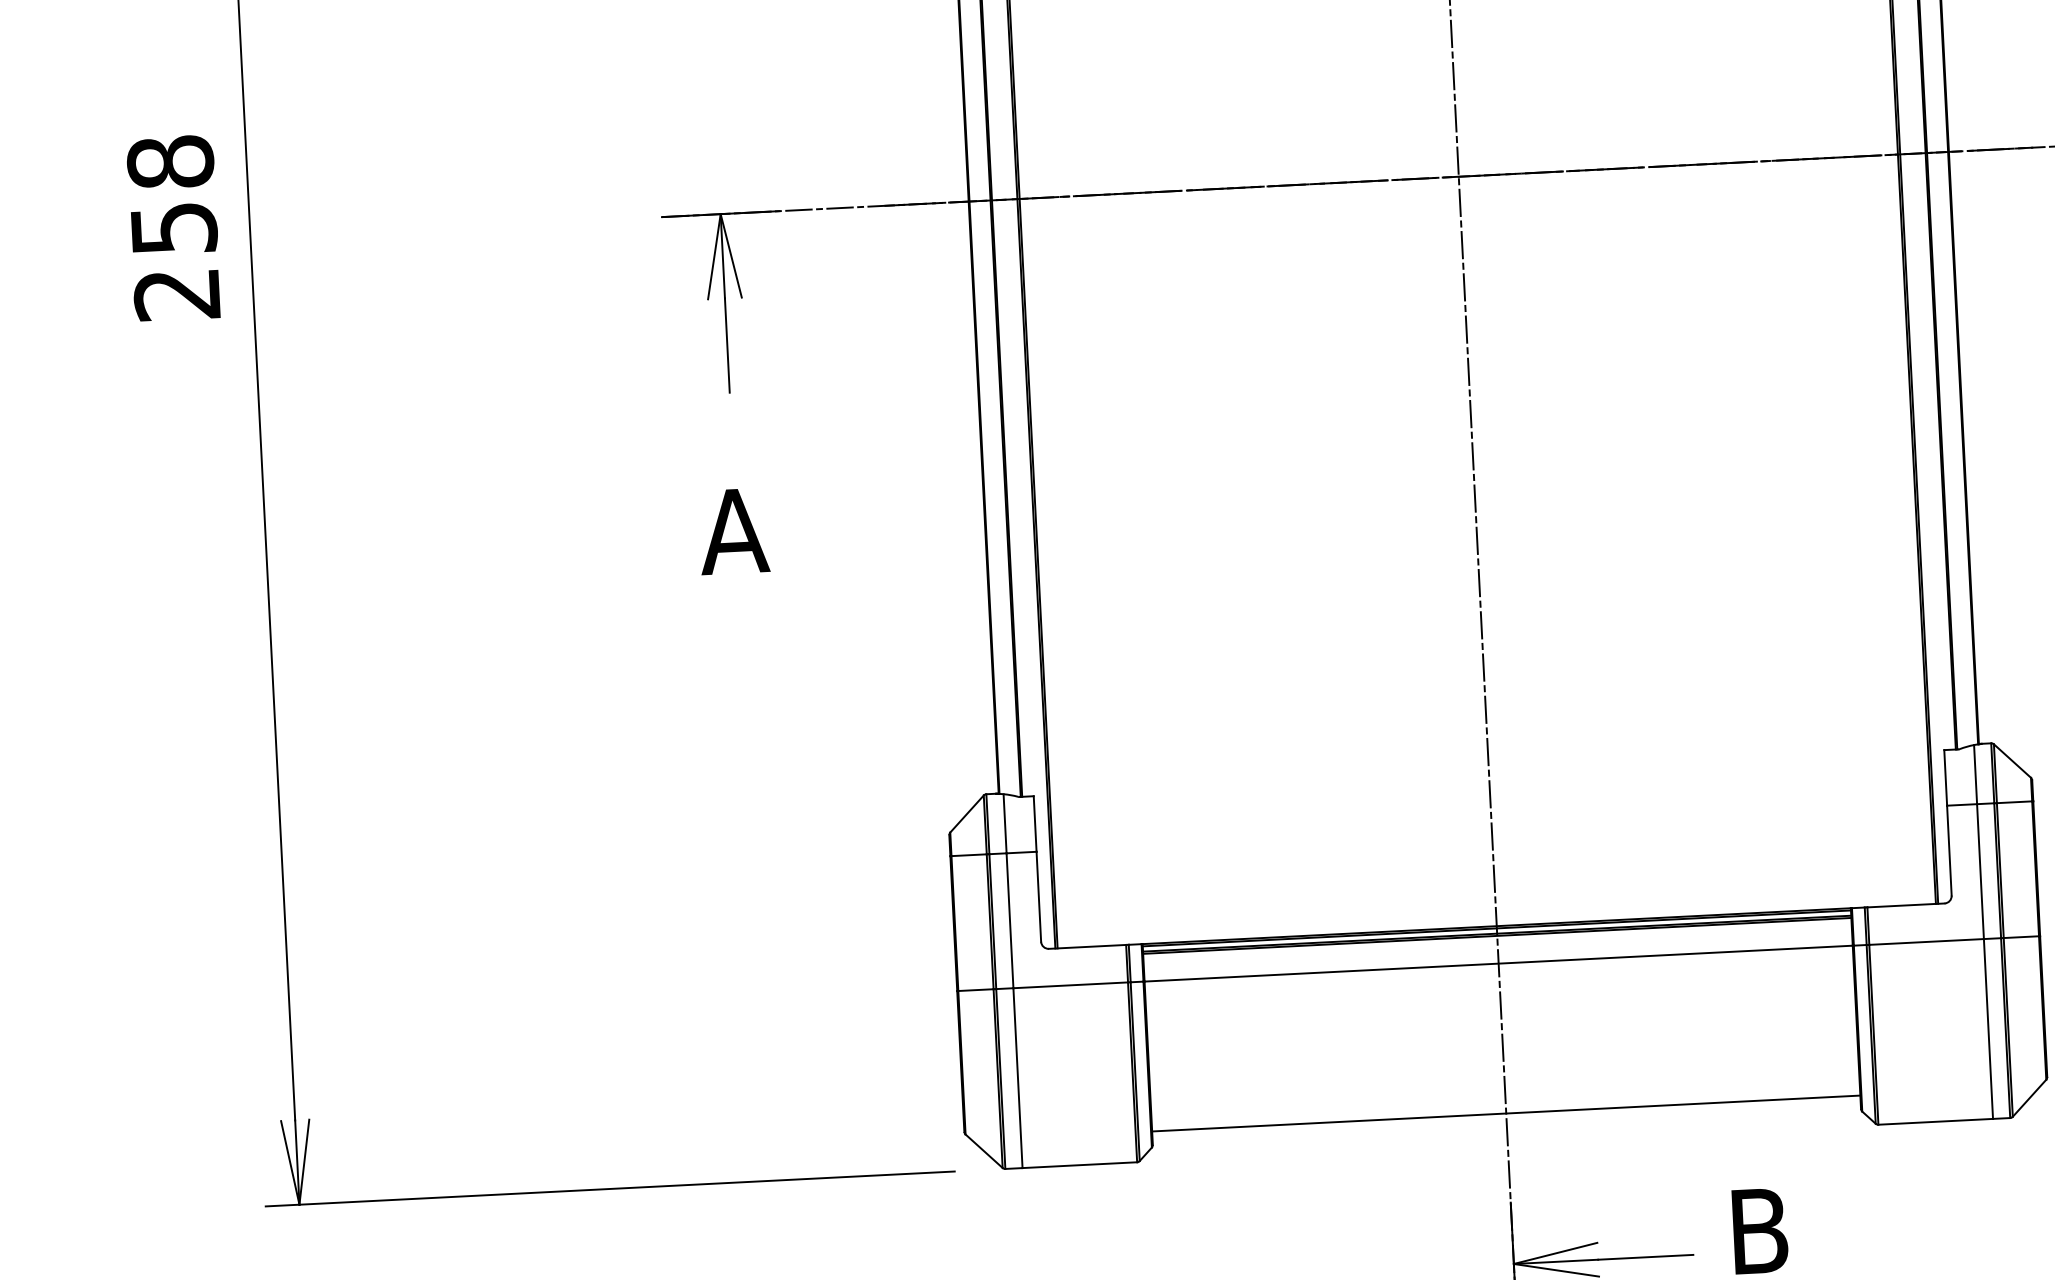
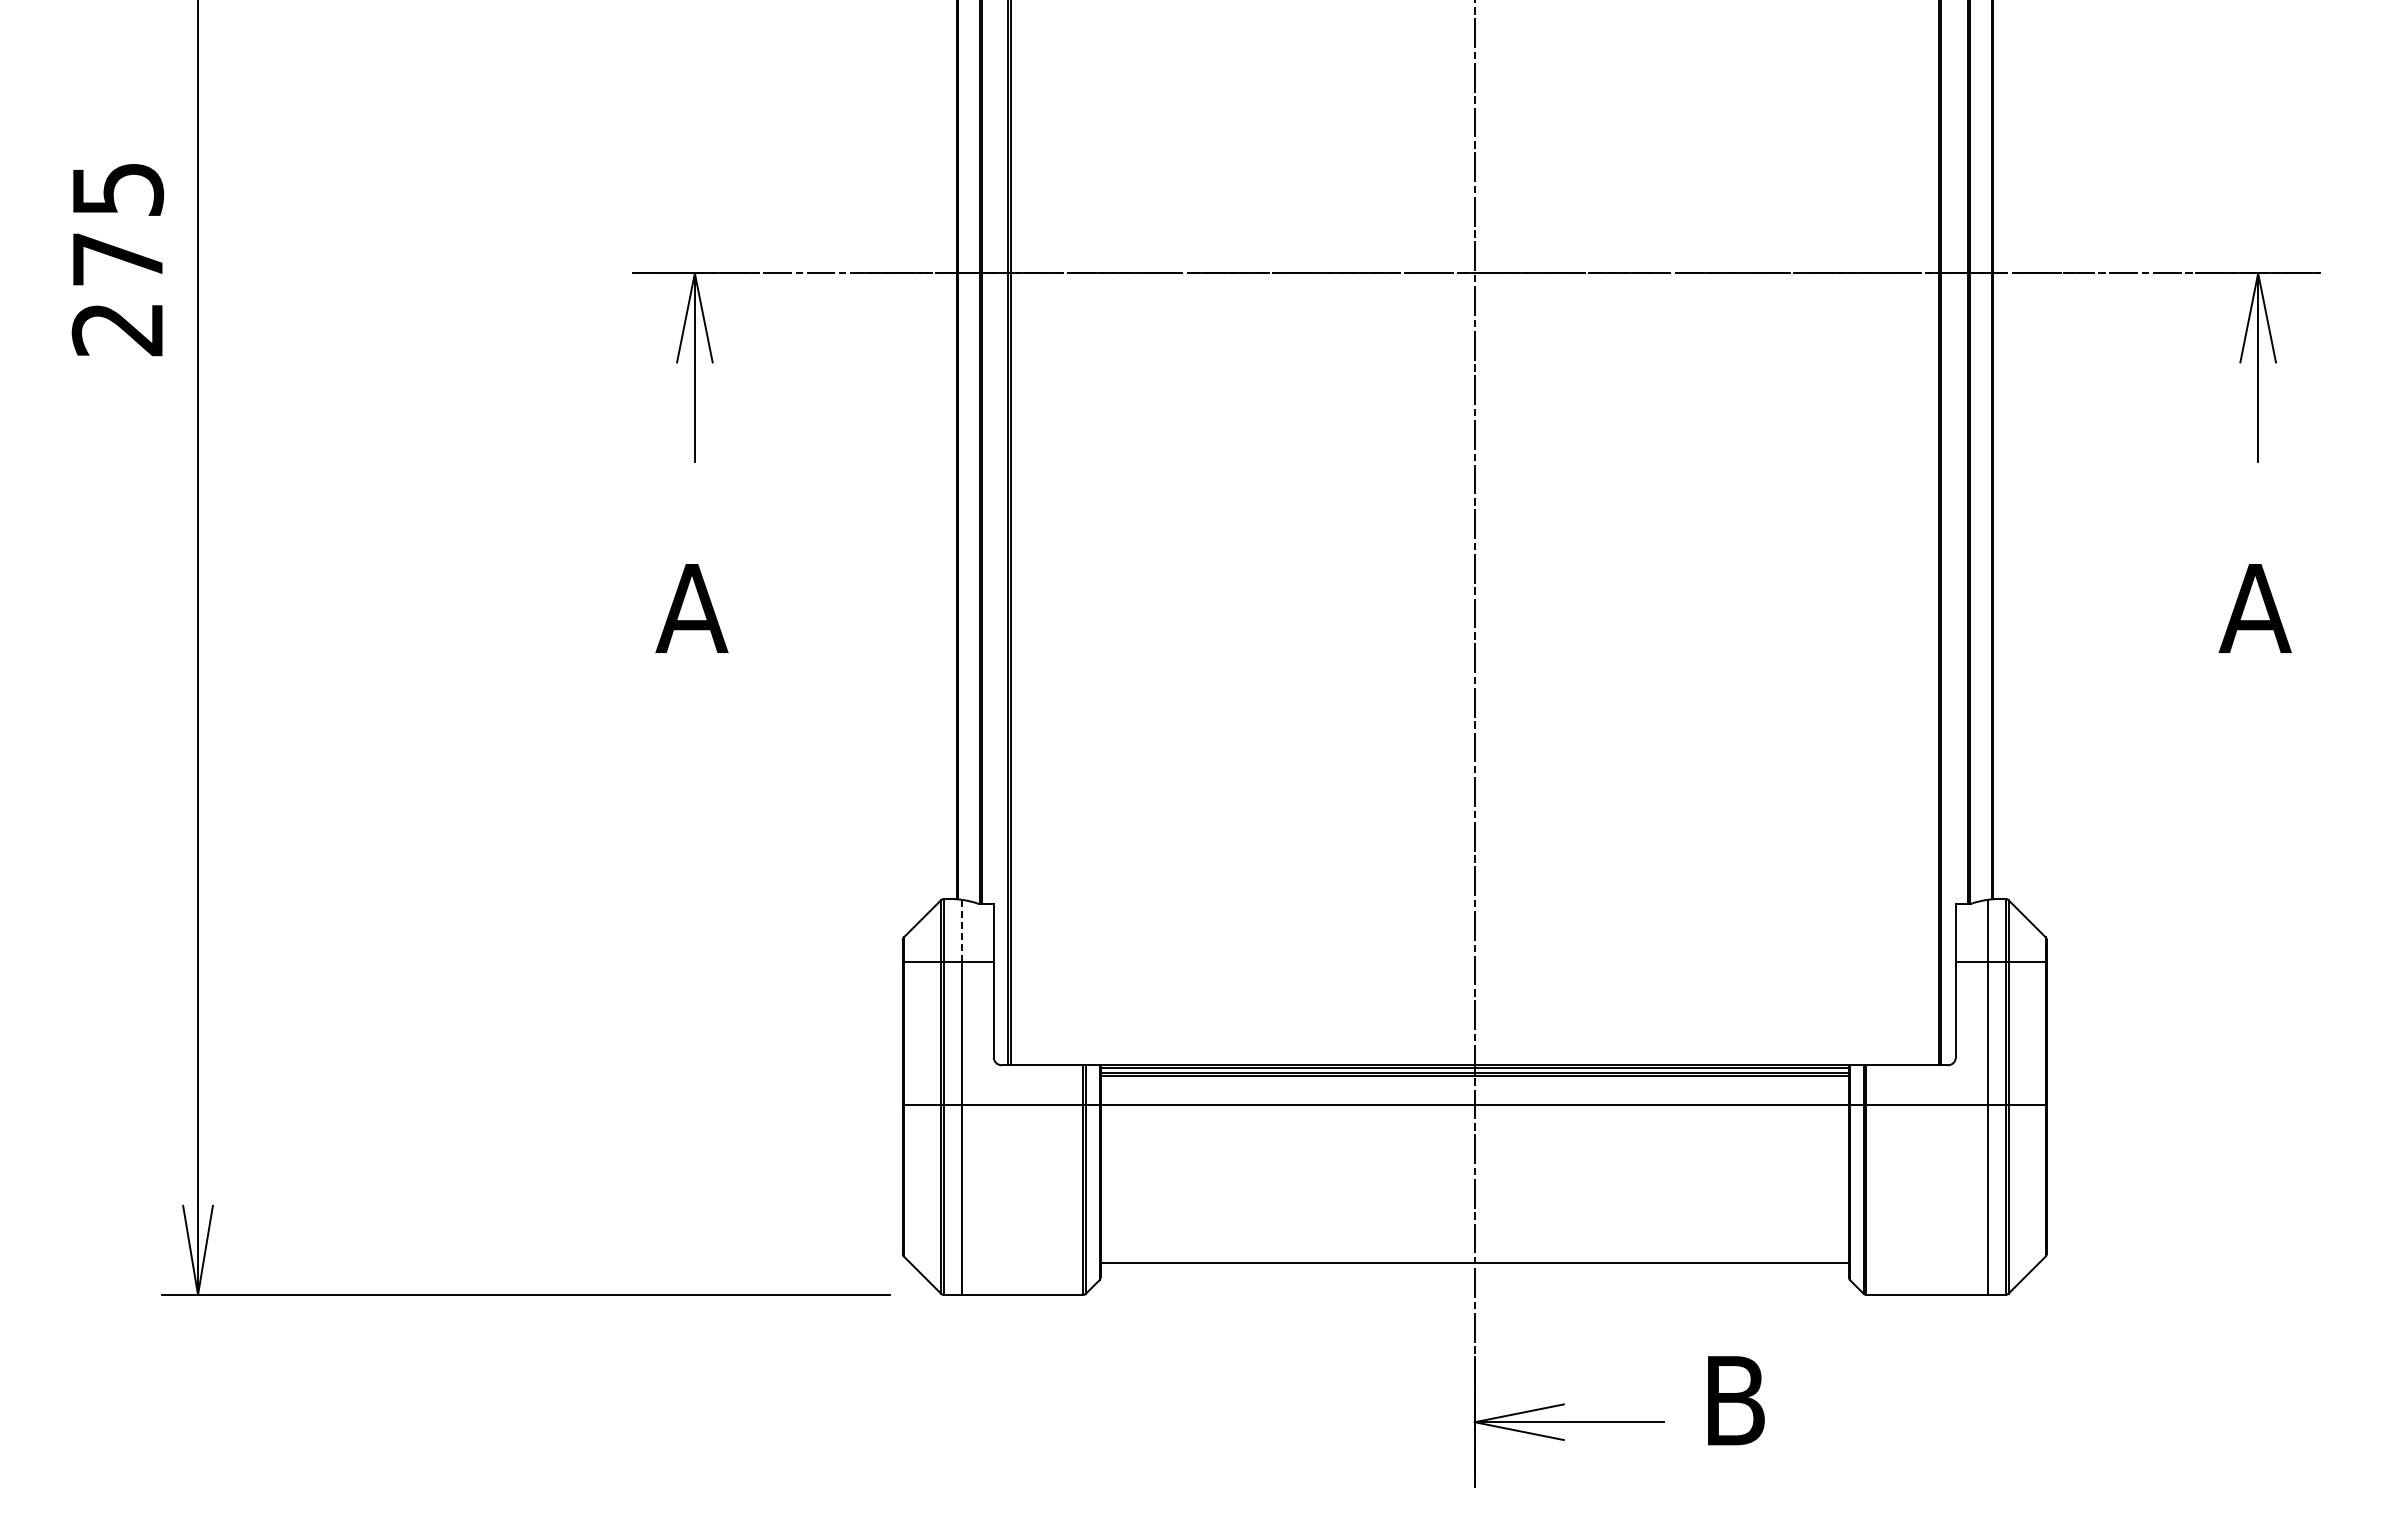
text: (171, 194) -> (117, 223), 258 -> 275
line: (1005, 824) -> (962, 931), solid -> dashed

